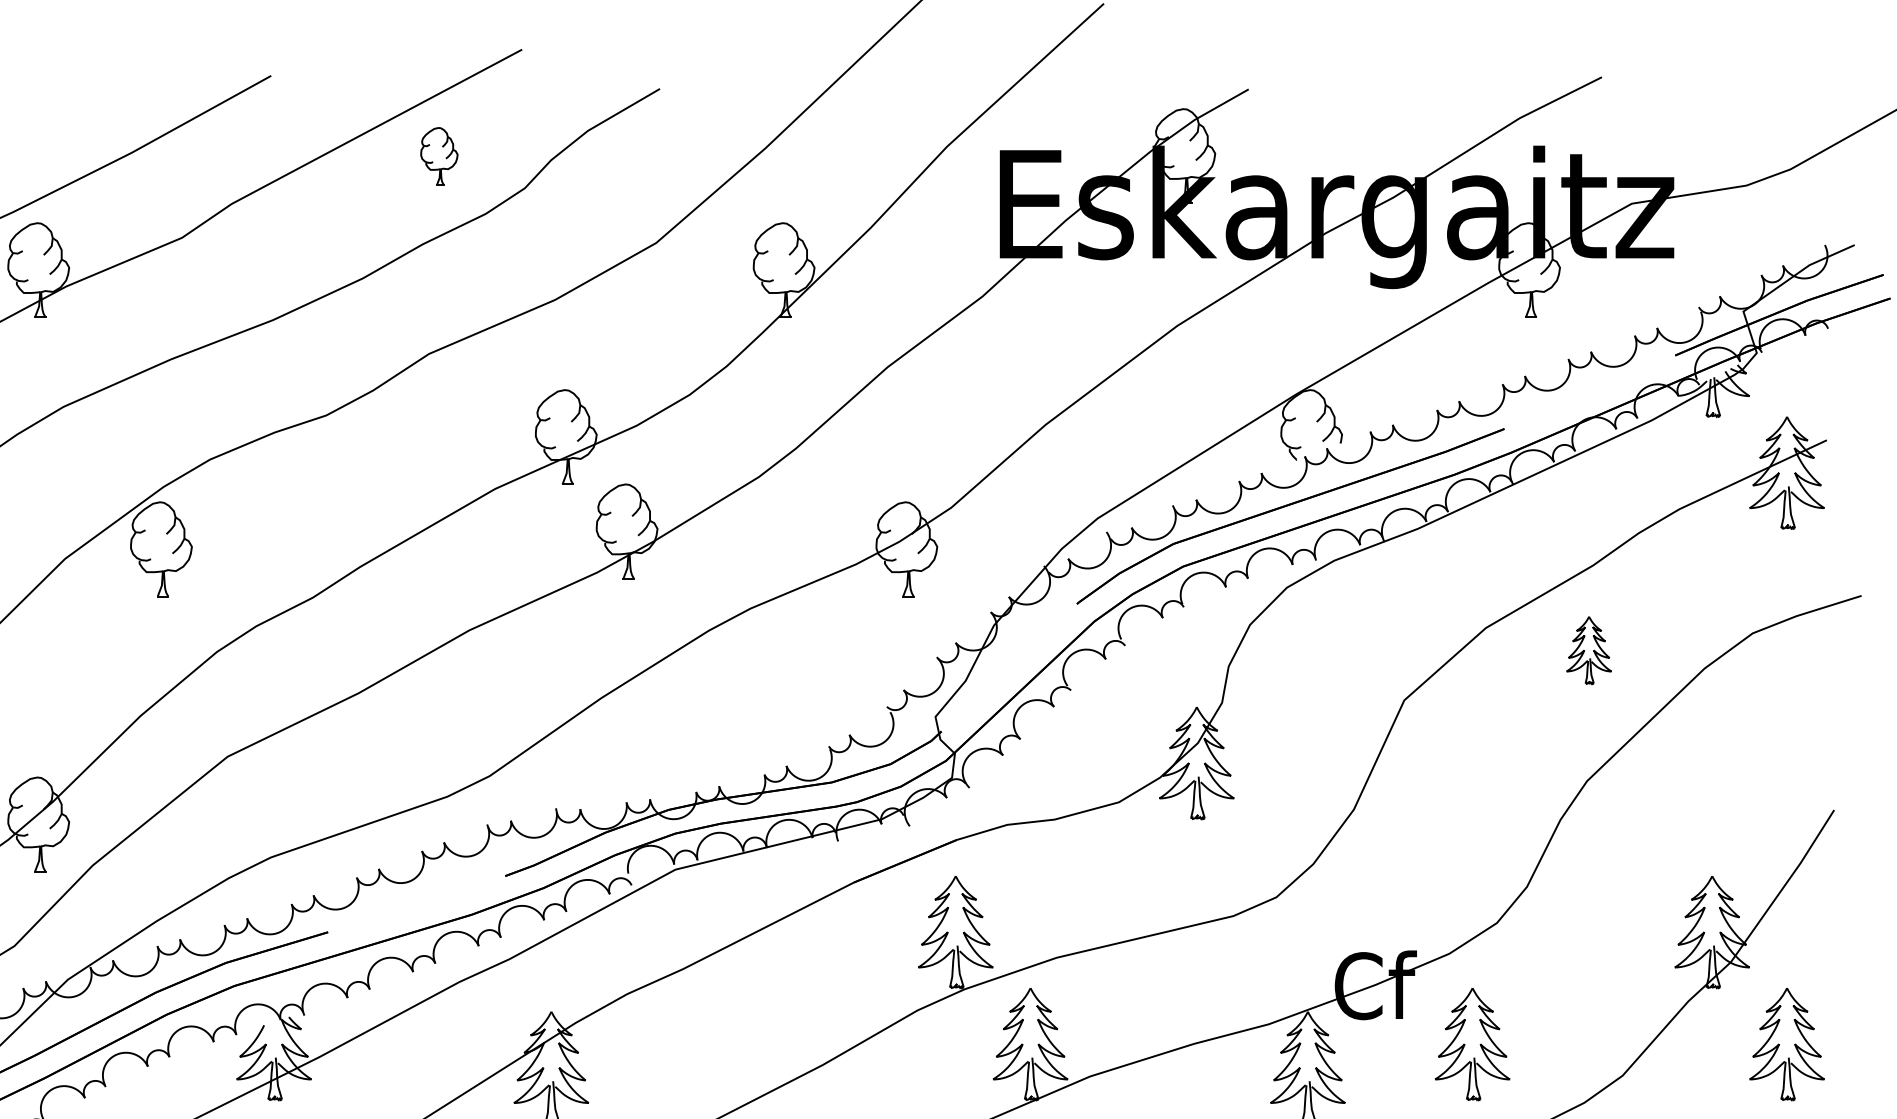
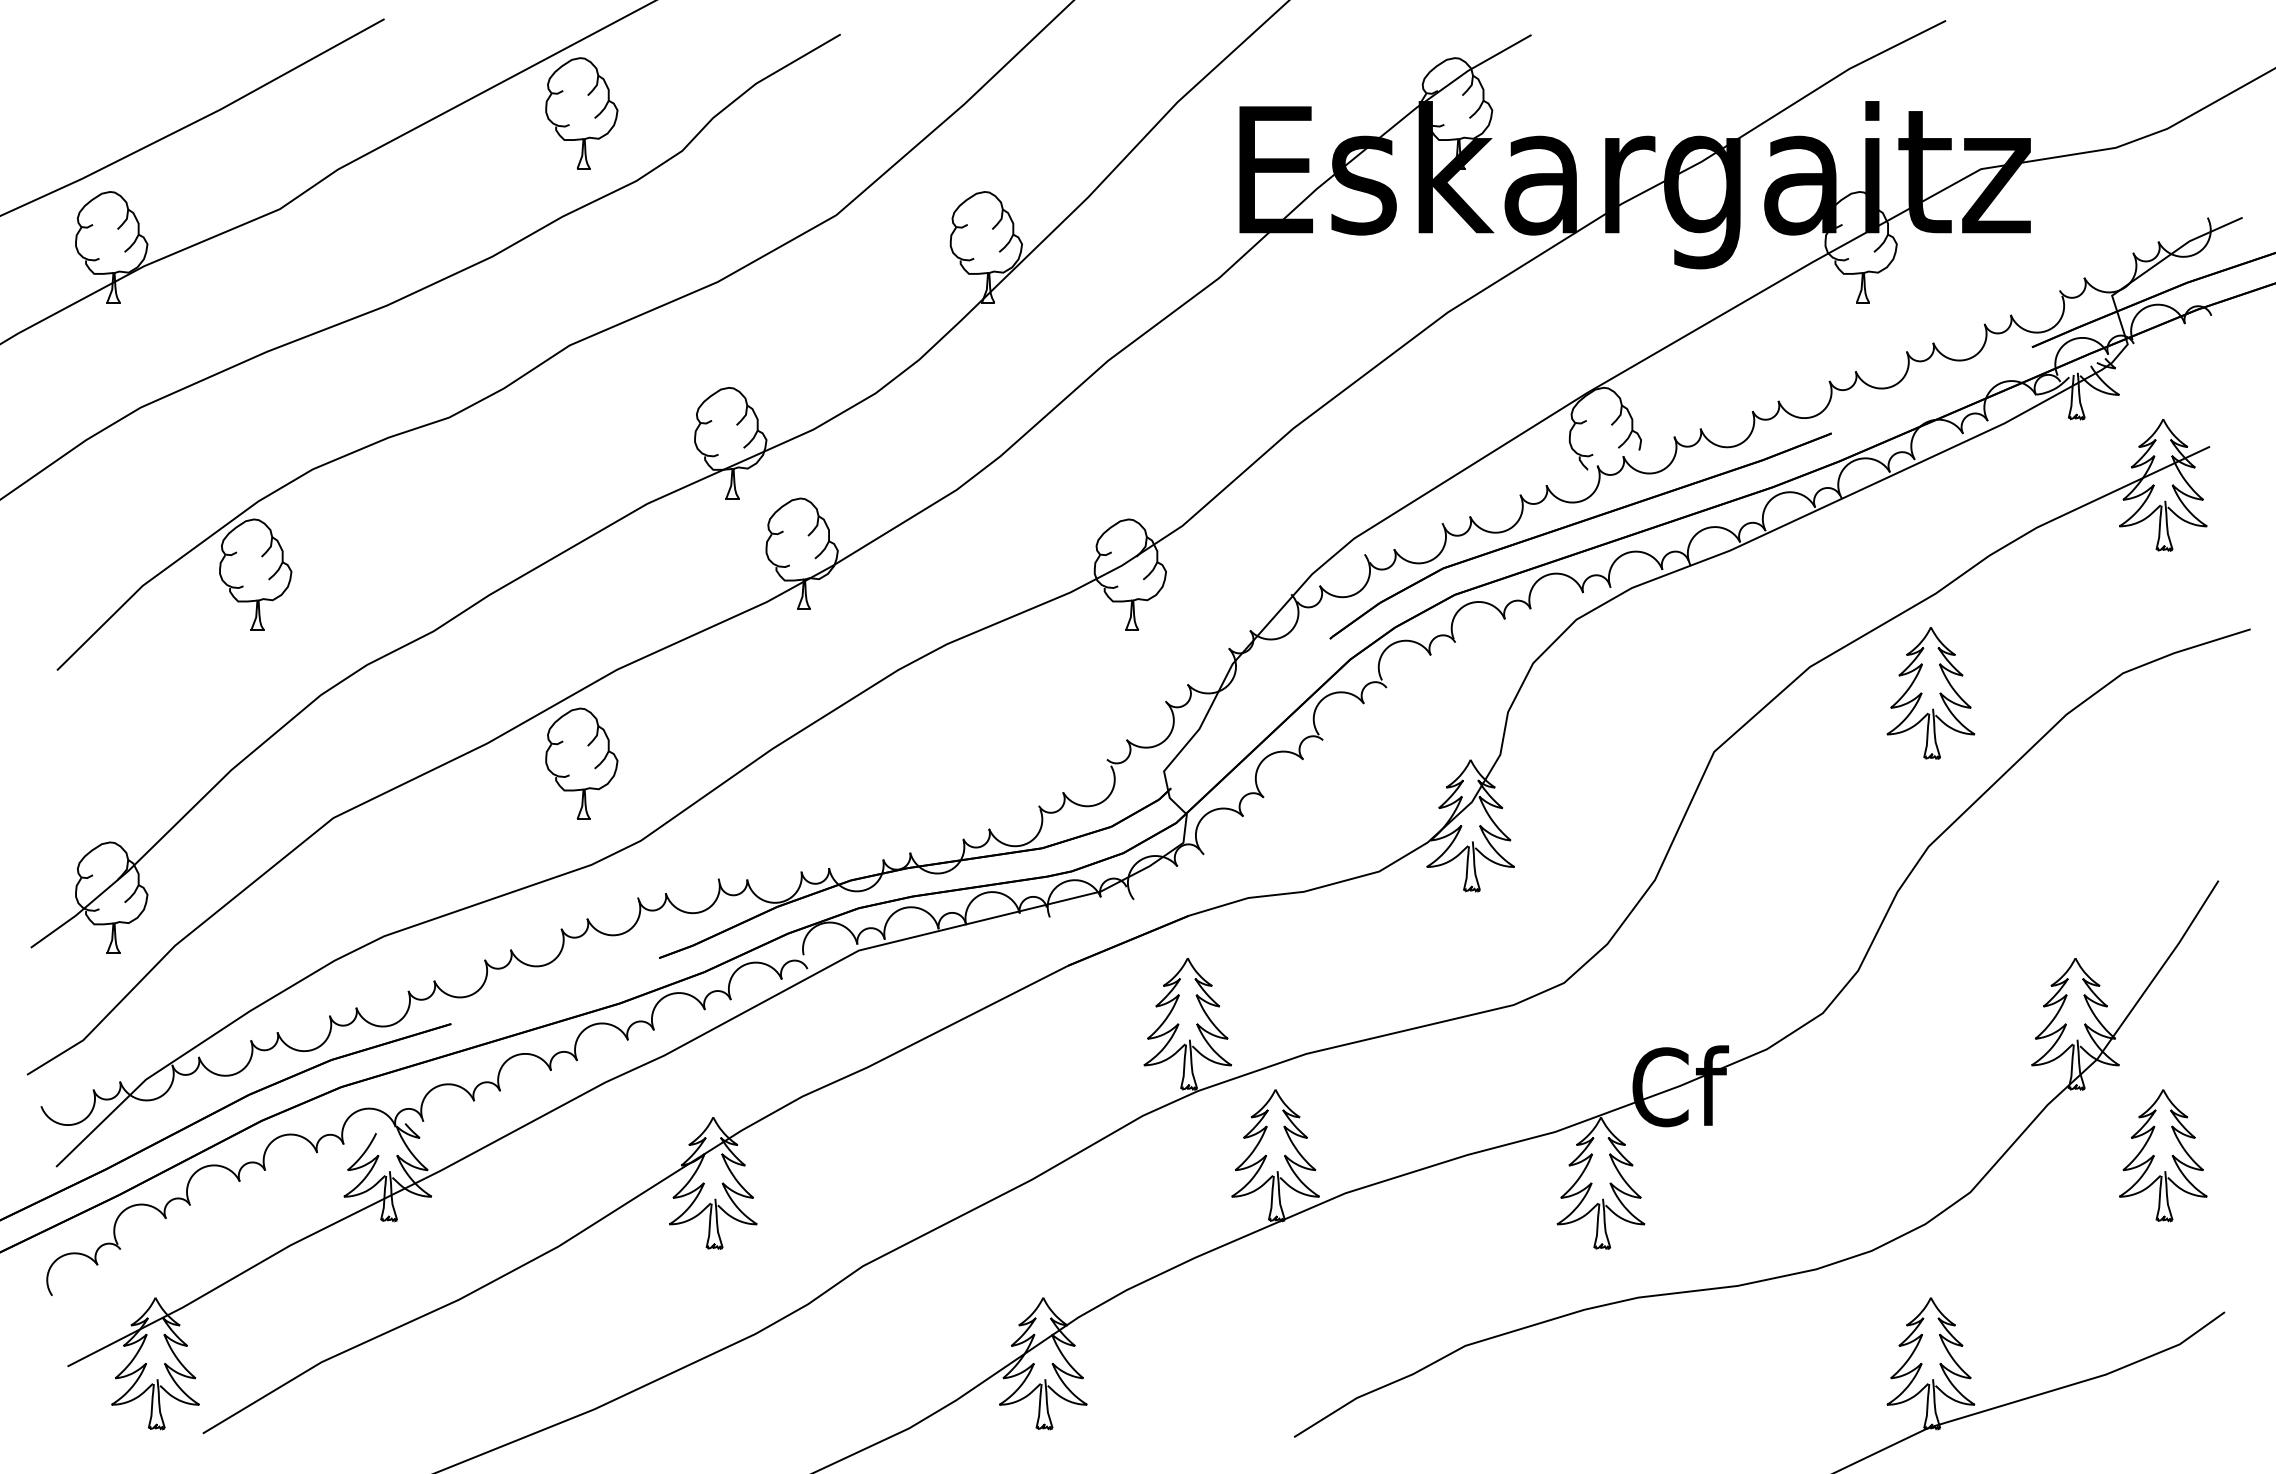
part: (439, 156) -> (581, 113), size x1.67
part: (1588, 650) -> (1930, 693), size x1.67
part: (439, 710) -> (581, 763), added
part: (1472, 1044) -> (1794, 1155), removed

